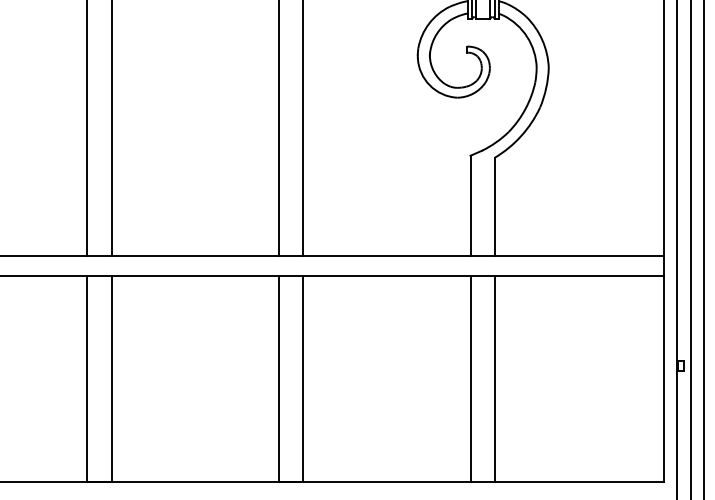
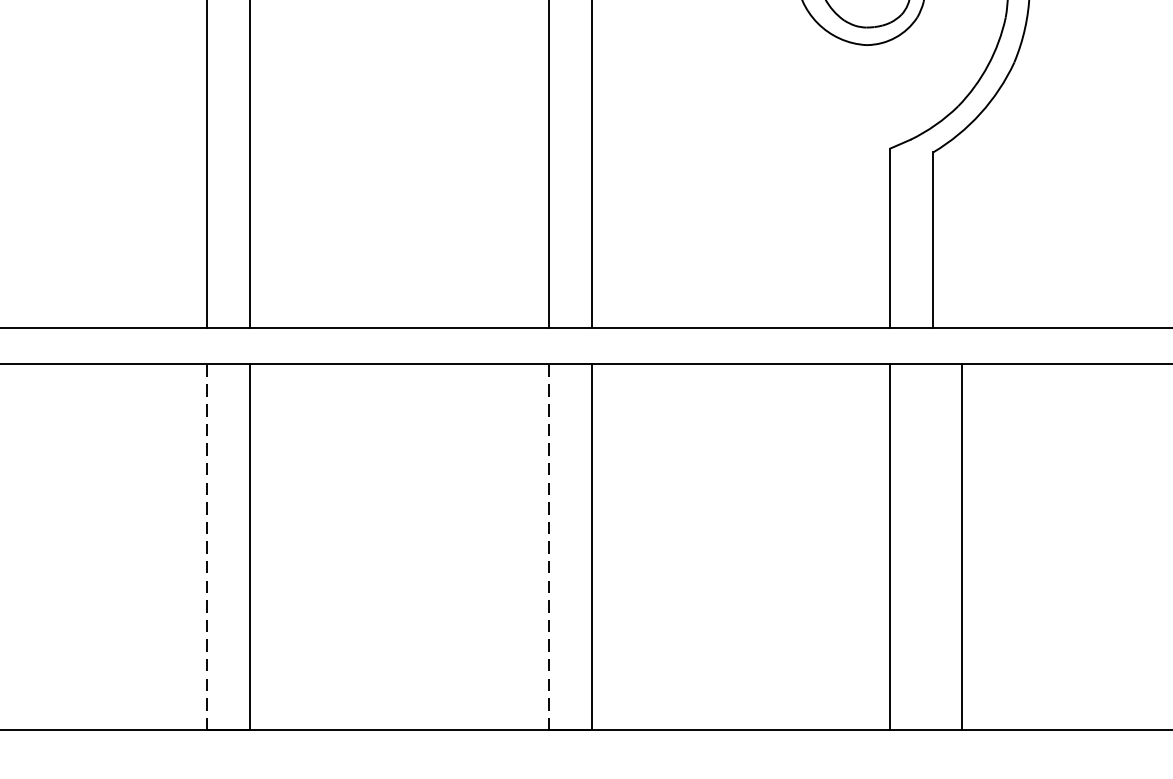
line: (87, 379) -> (207, 547), solid -> dashed
line: (278, 379) -> (547, 547), solid -> dashed
line: (494, 379) -> (961, 547), moved

